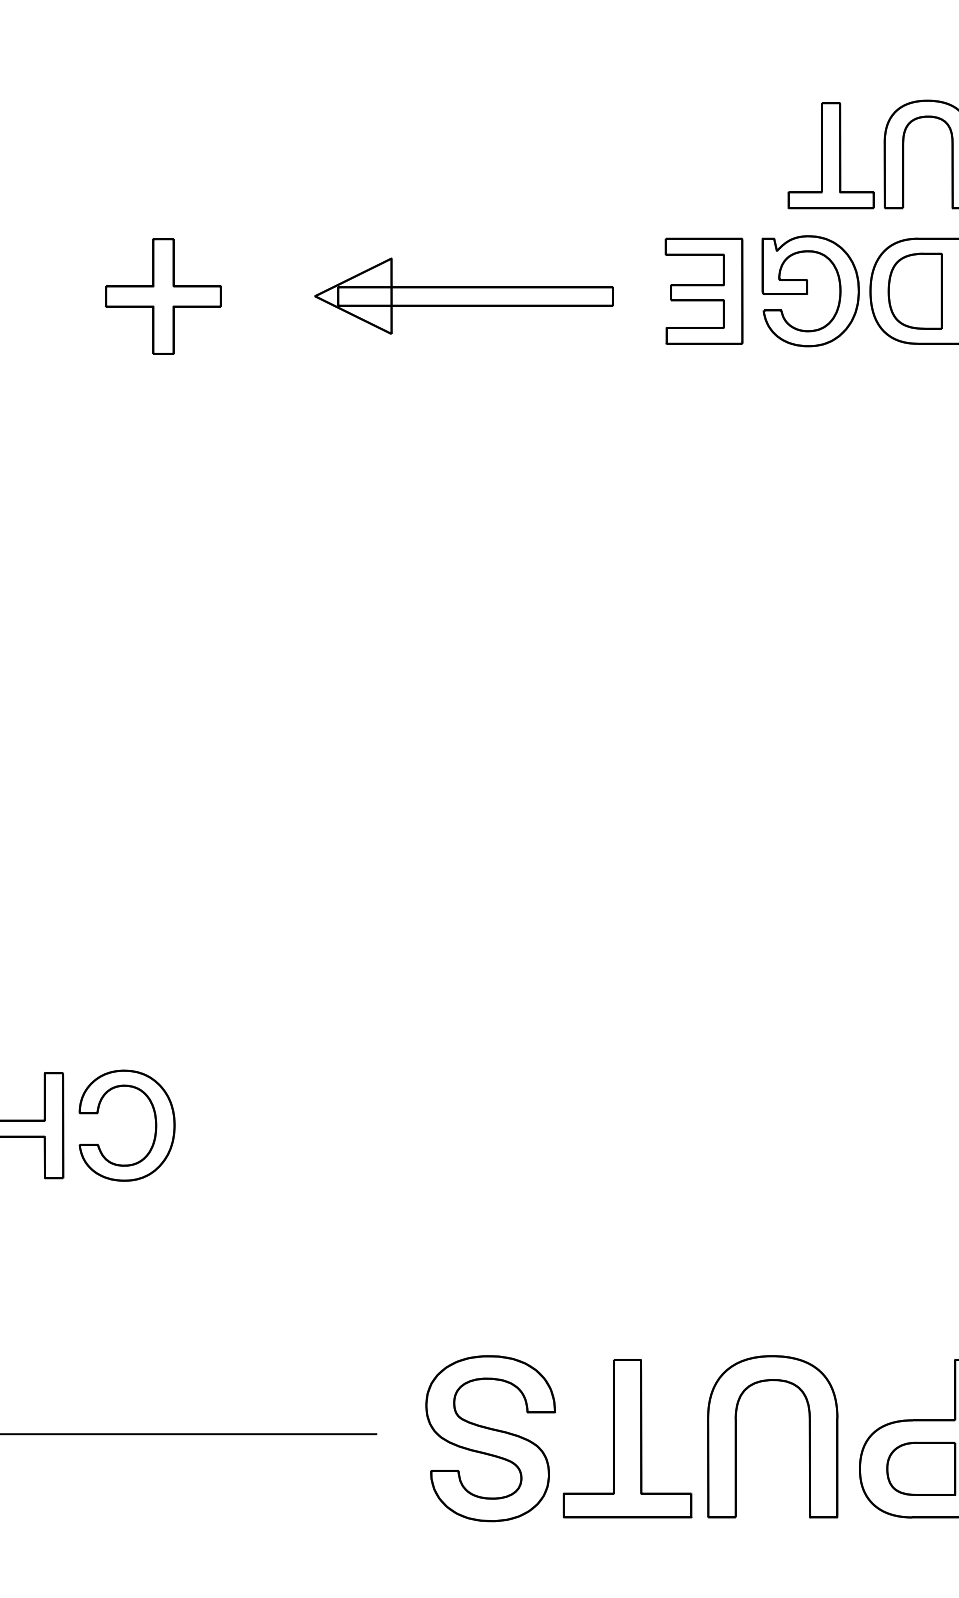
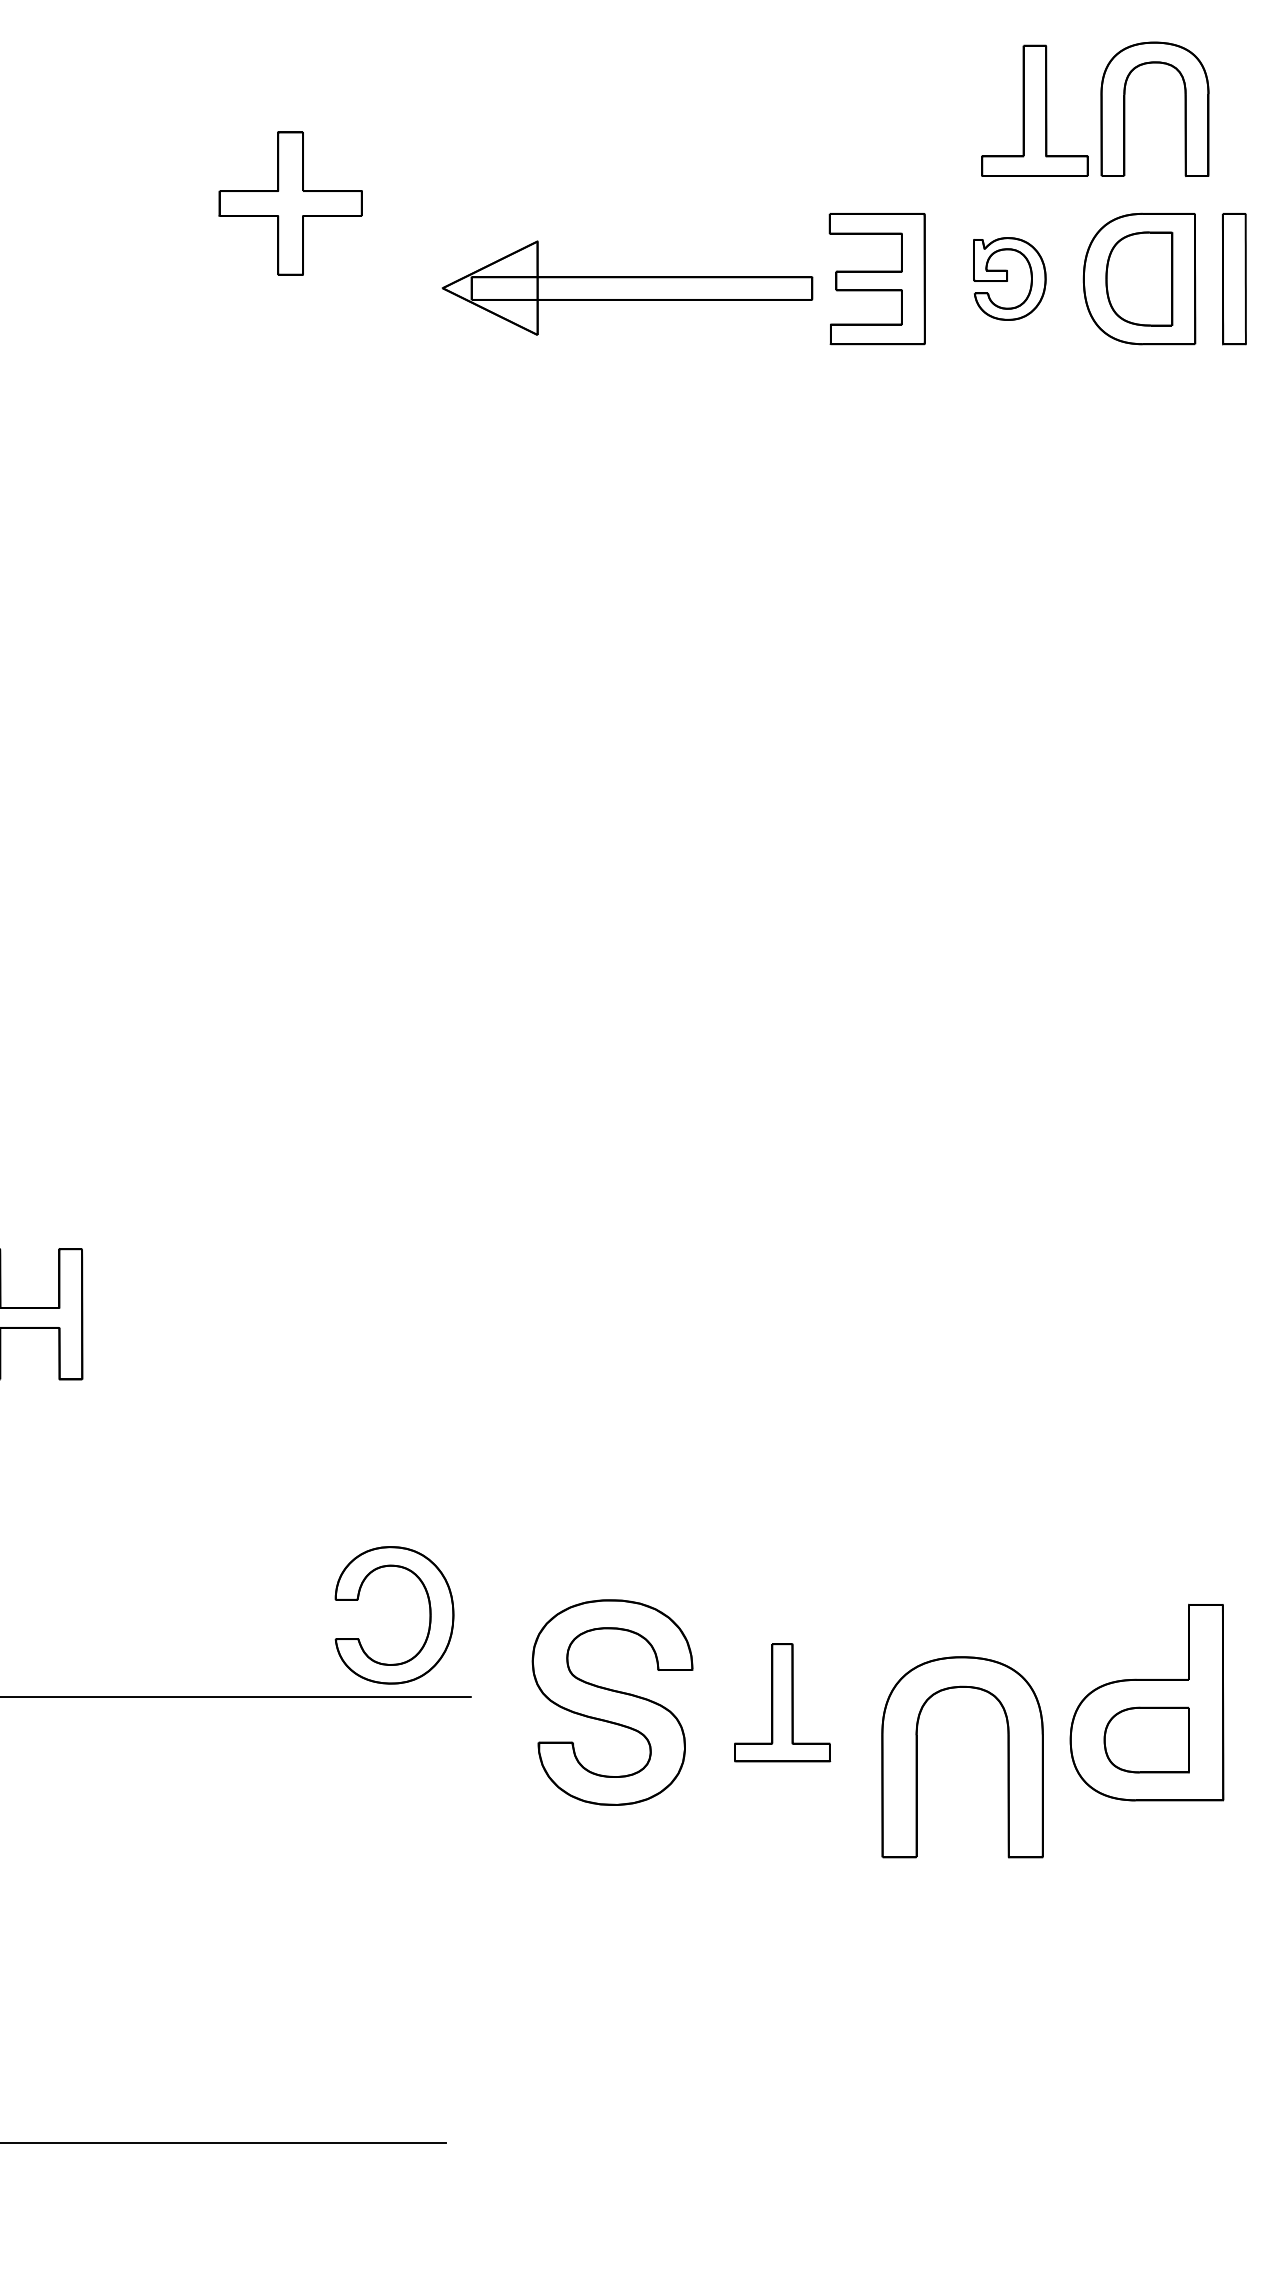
part: (810, 290) -> (1009, 278), size x0.6
part: (464, 295) -> (627, 287), moved
part: (163, 296) -> (290, 203), moved
part: (155, 1125) -> (429, 1615), moved
part: (736, 1436) -> (917, 1757), moved
part: (627, 1438) -> (782, 1702), size x0.6

